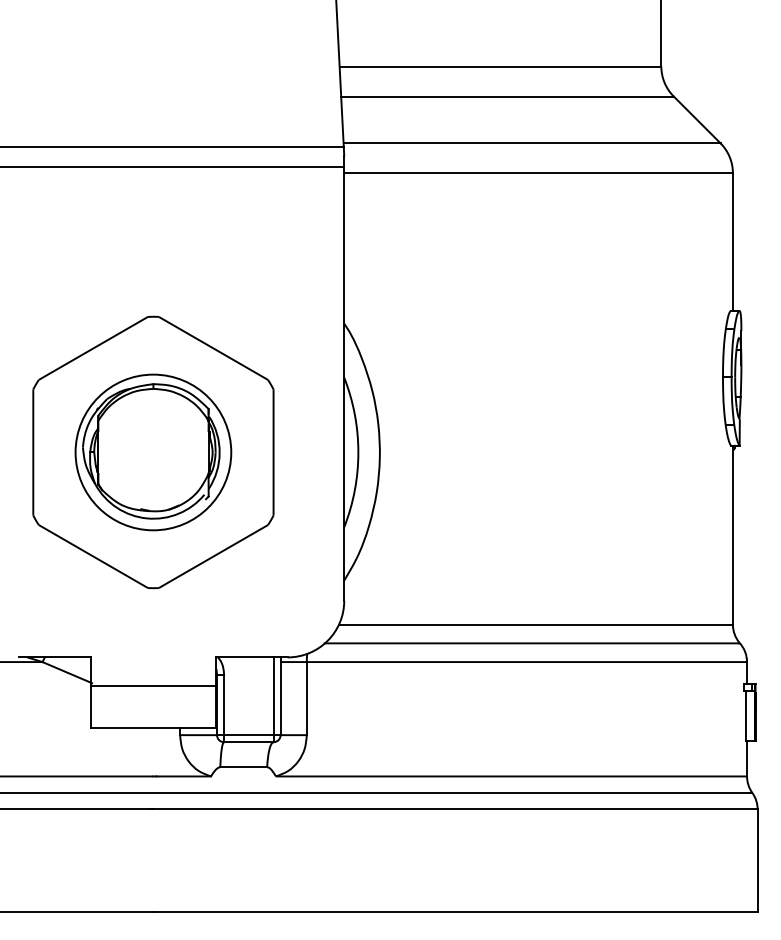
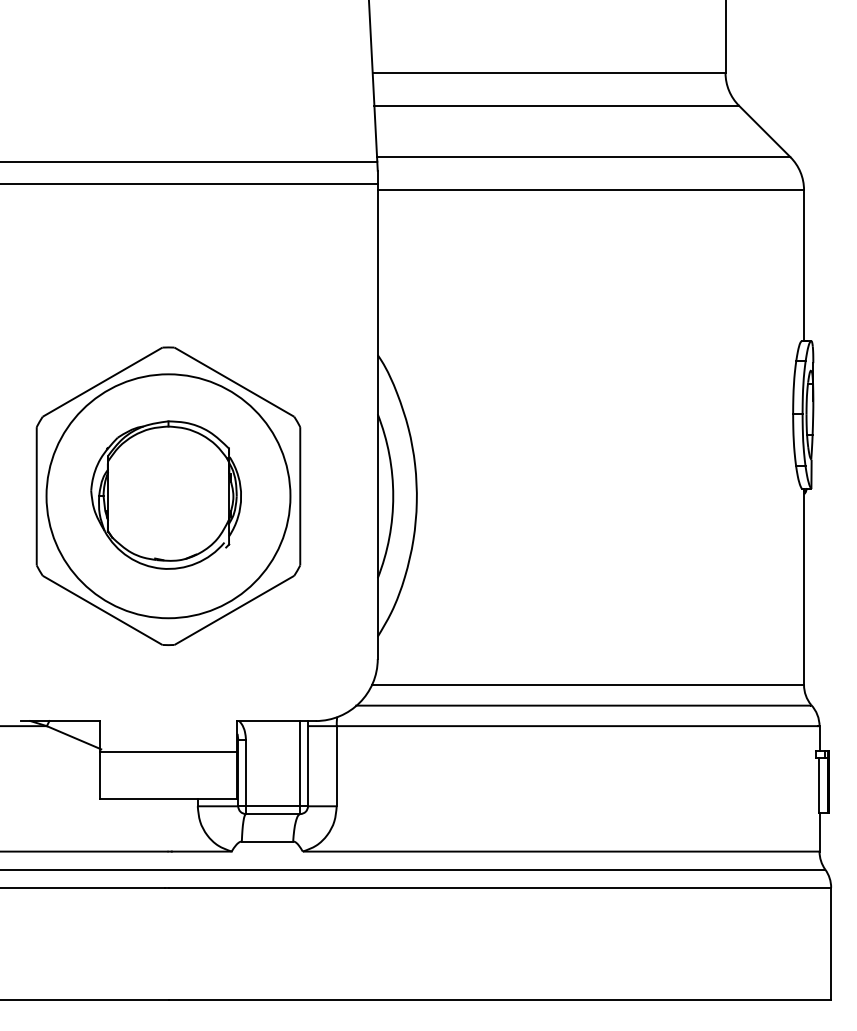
circle: (153, 452) -> (168, 496), size x1.43

